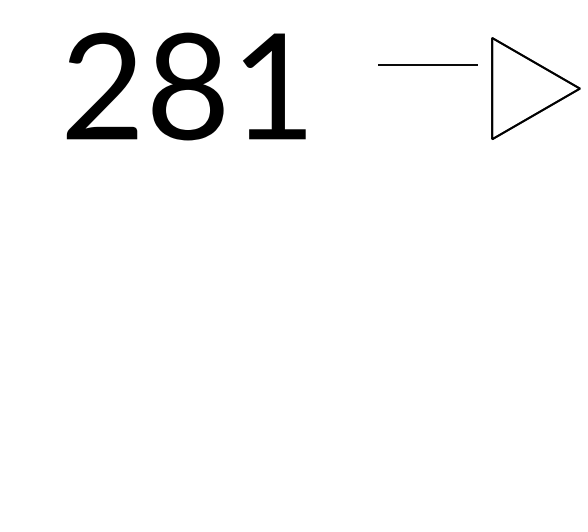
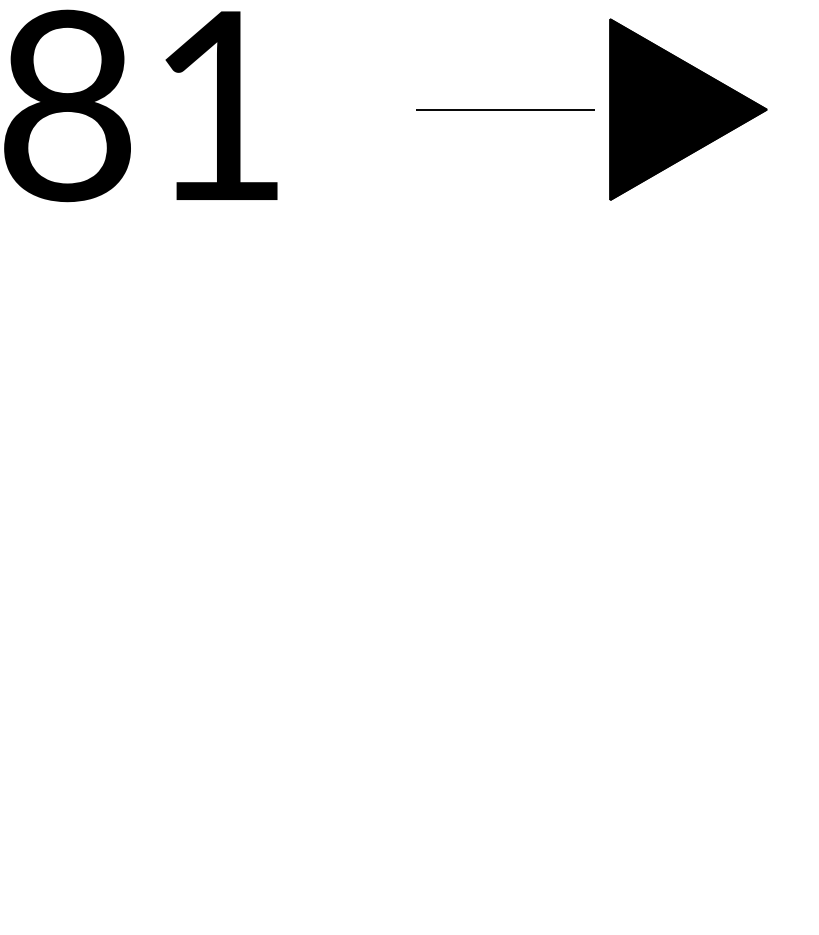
line: (427, 64) -> (505, 109), moved
fill: (535, 88) -> (687, 109), added

